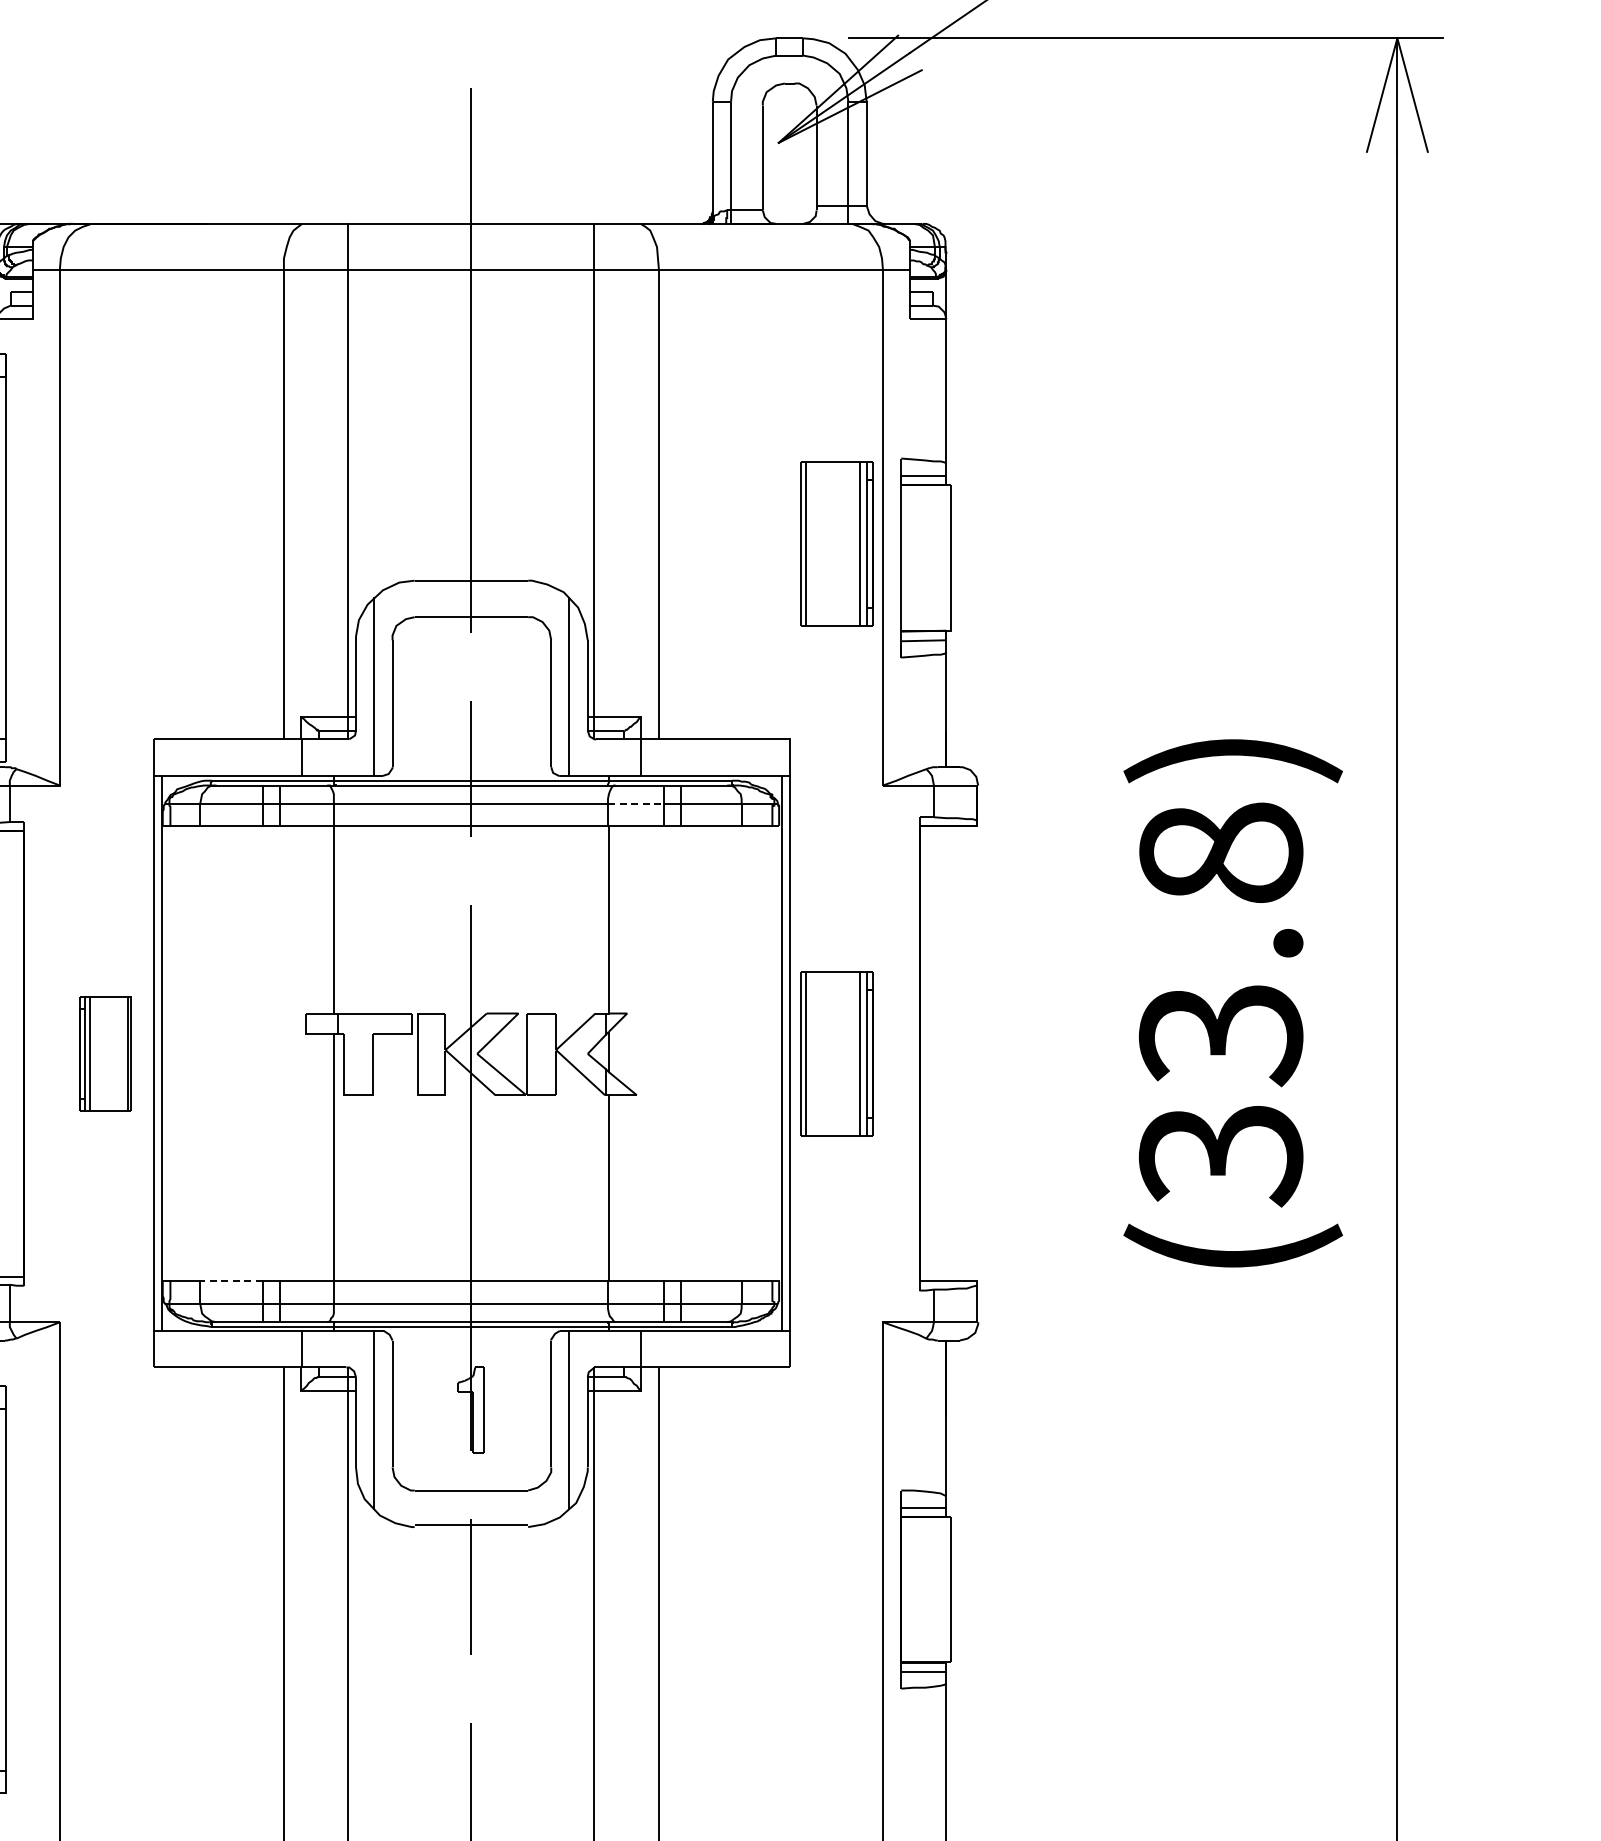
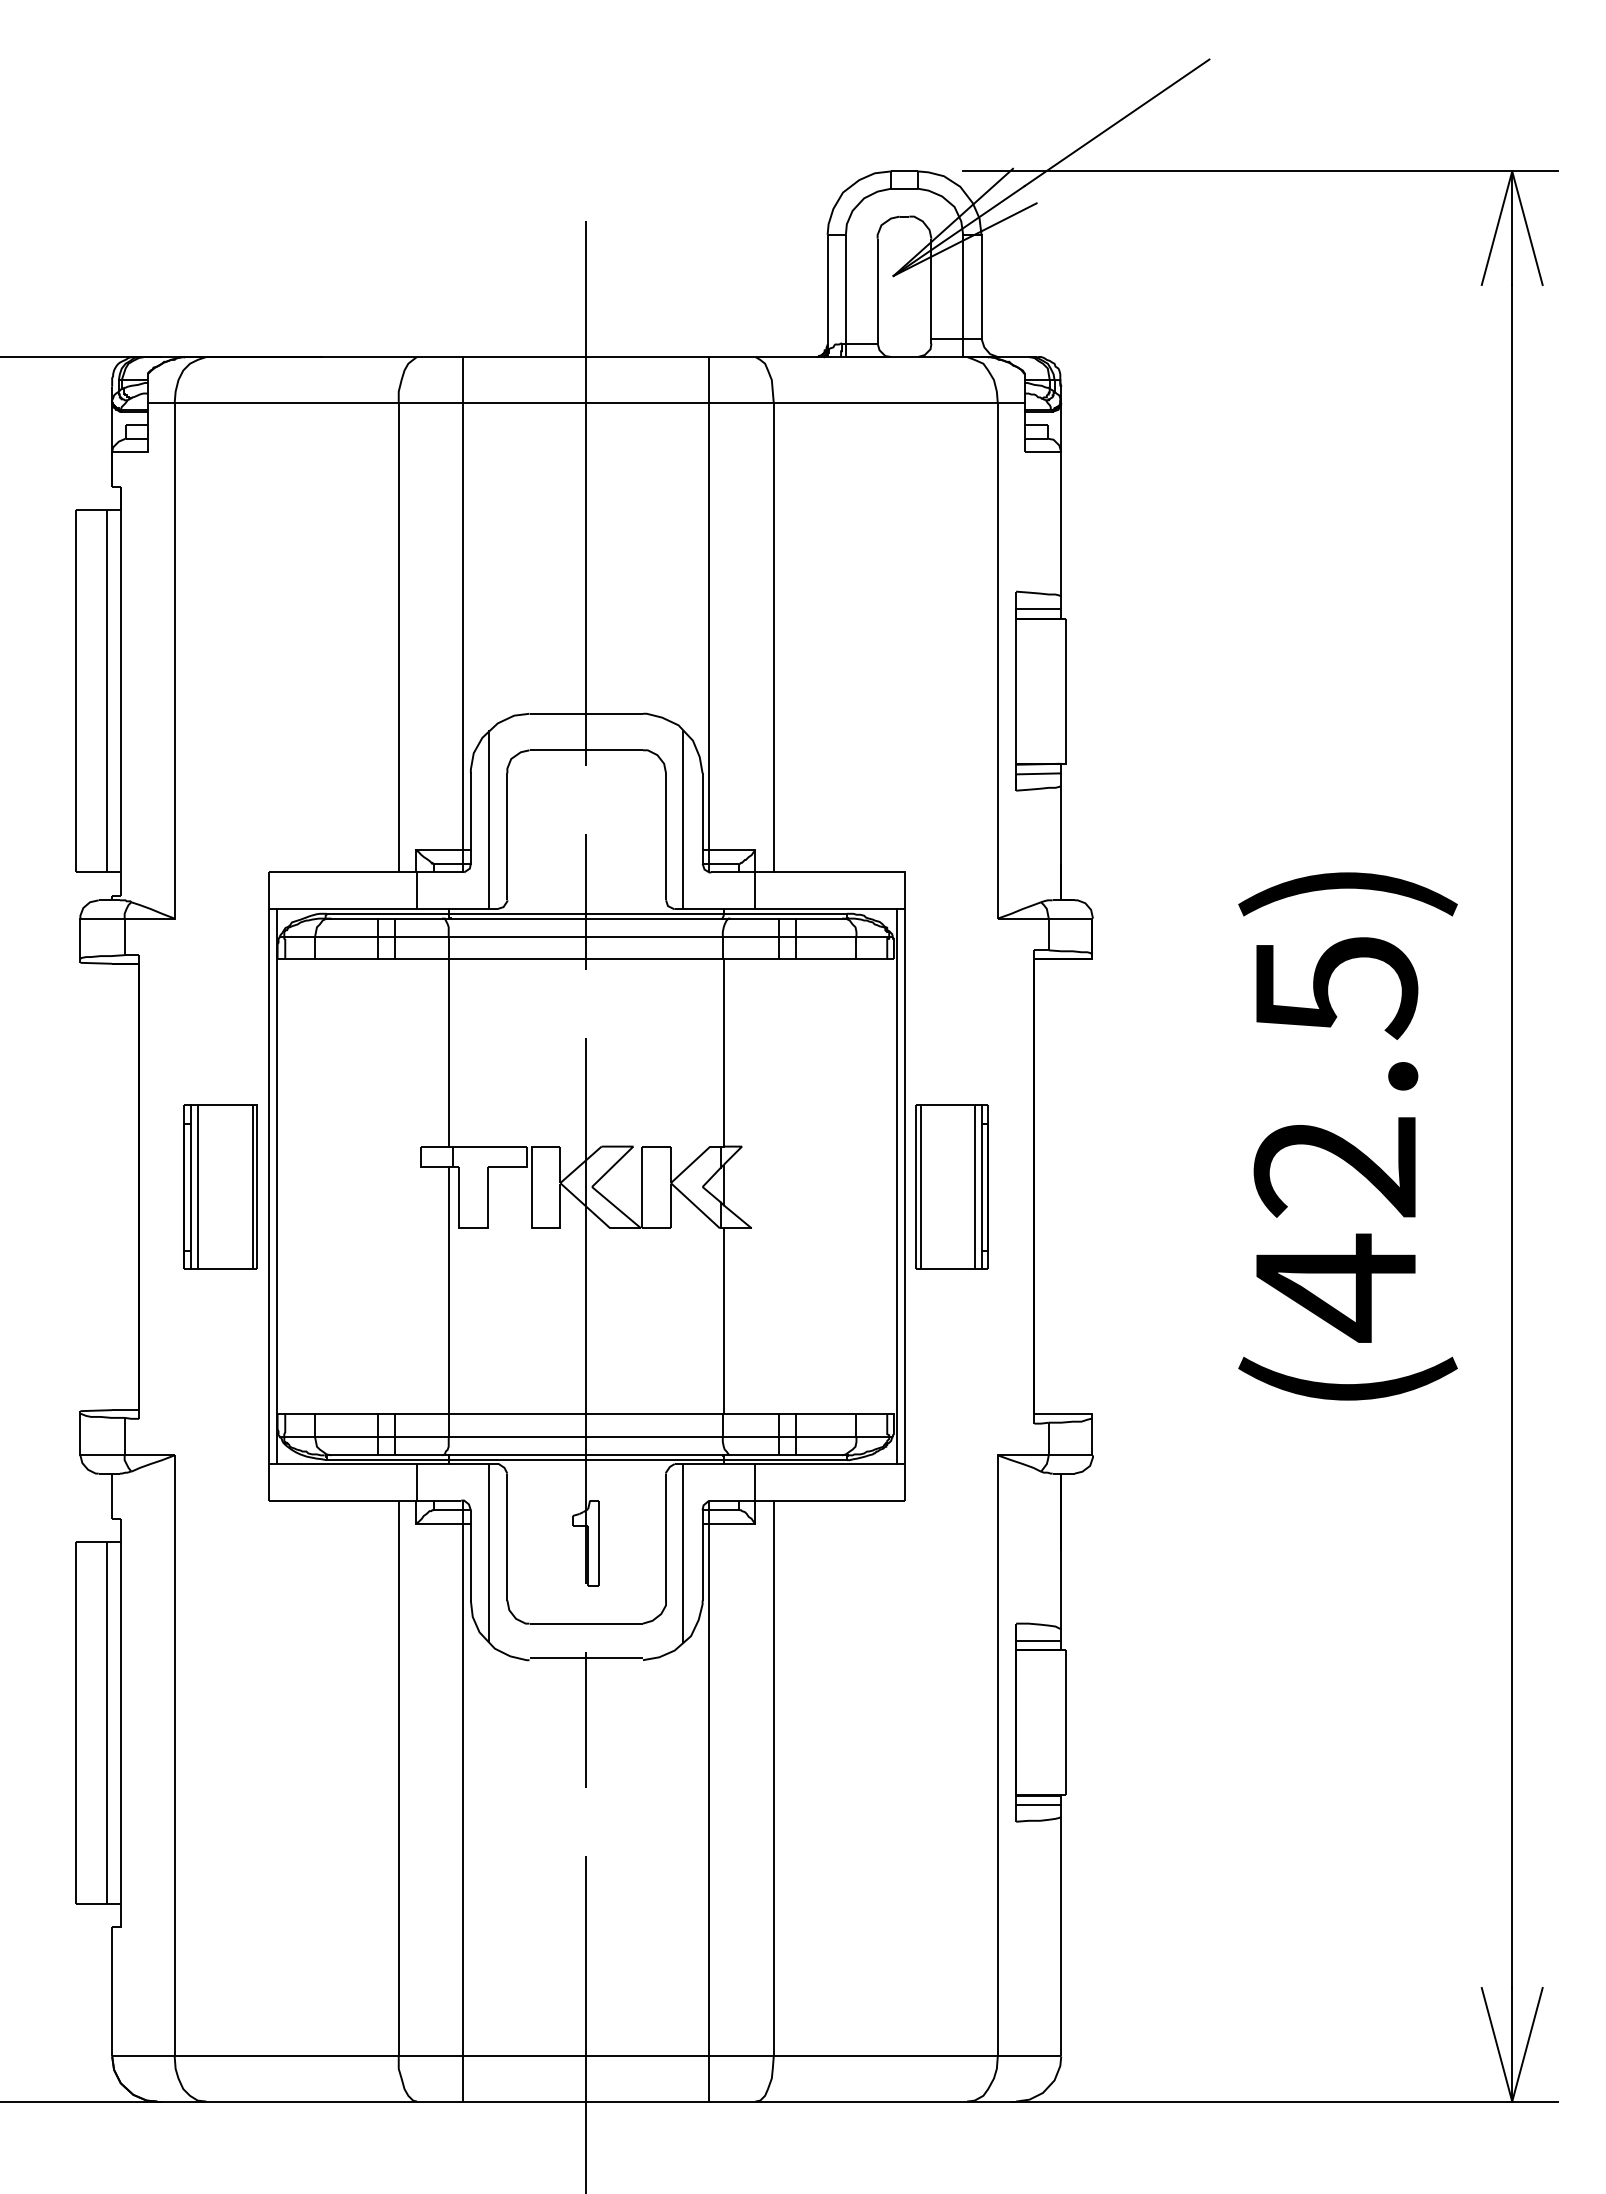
part: (836, 543) -> (951, 676), removed
line: (635, 803) -> (750, 936), dashed -> solid
text: (1220, 1005) -> (1335, 1138), (33.8) -> (42.5)
part: (105, 1053) -> (220, 1186), size x1.43
line: (230, 1281) -> (345, 1414), dashed -> solid

